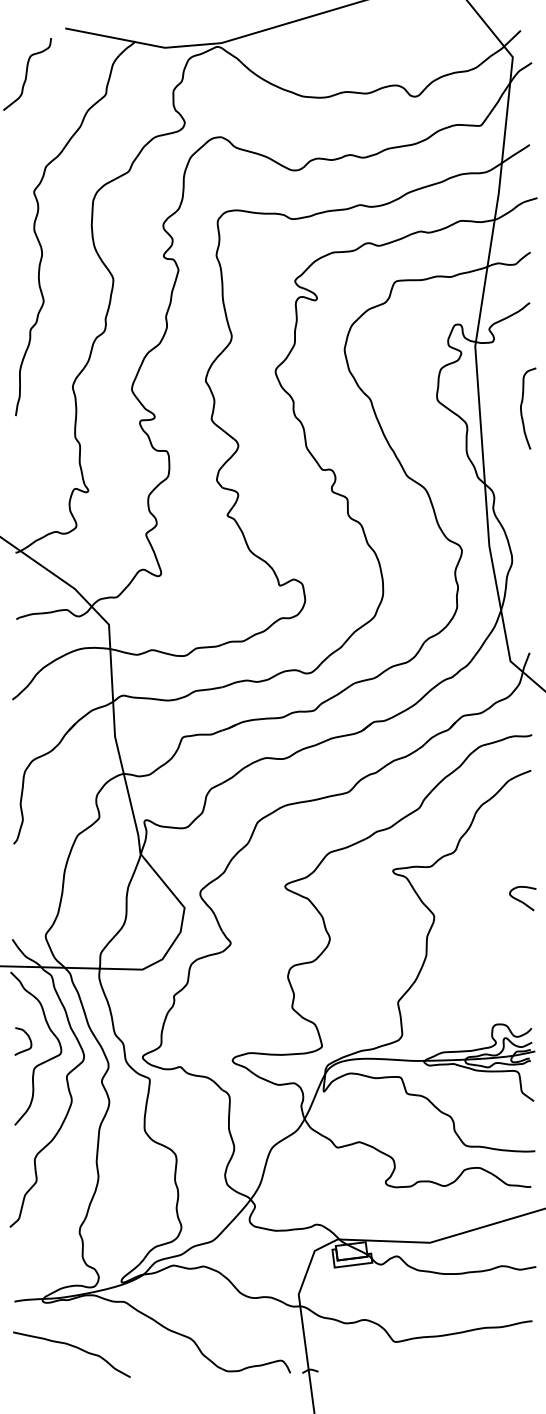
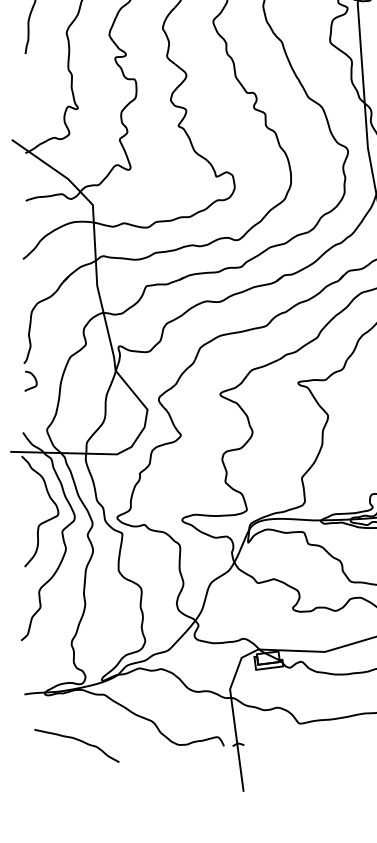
curve: (28, 1038) -> (34, 379), moved
curve: (73, 1347) -> (78, 740), moved

